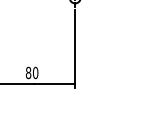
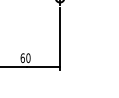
text: (28, 72) -> (22, 57), 80 -> 60

